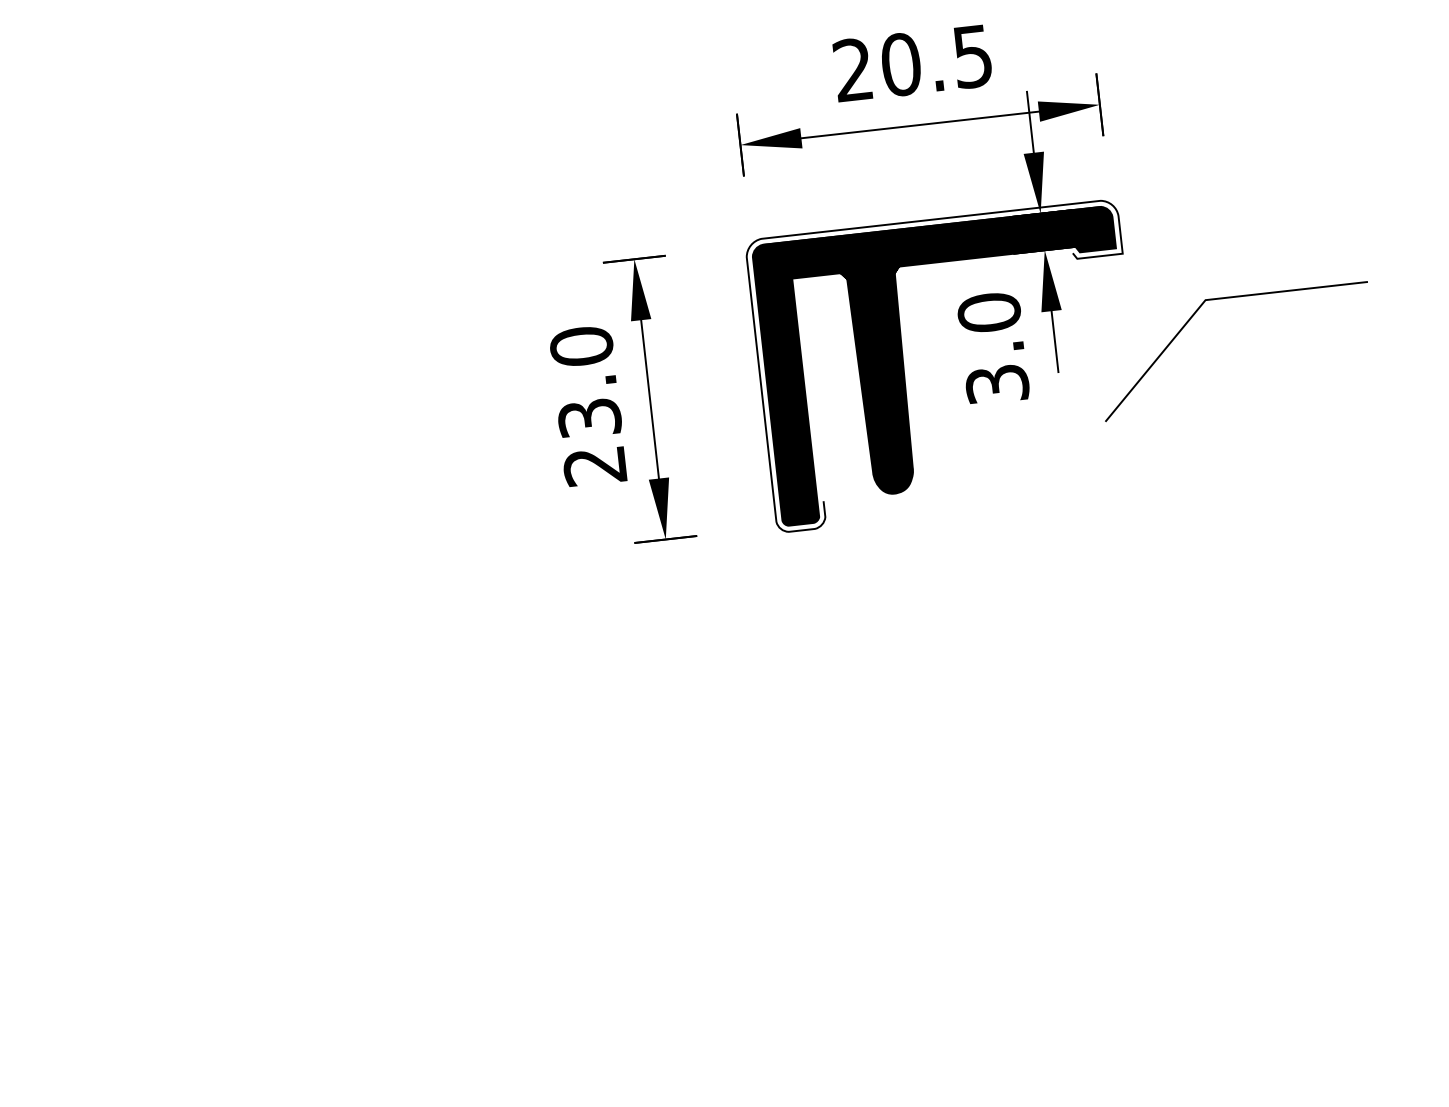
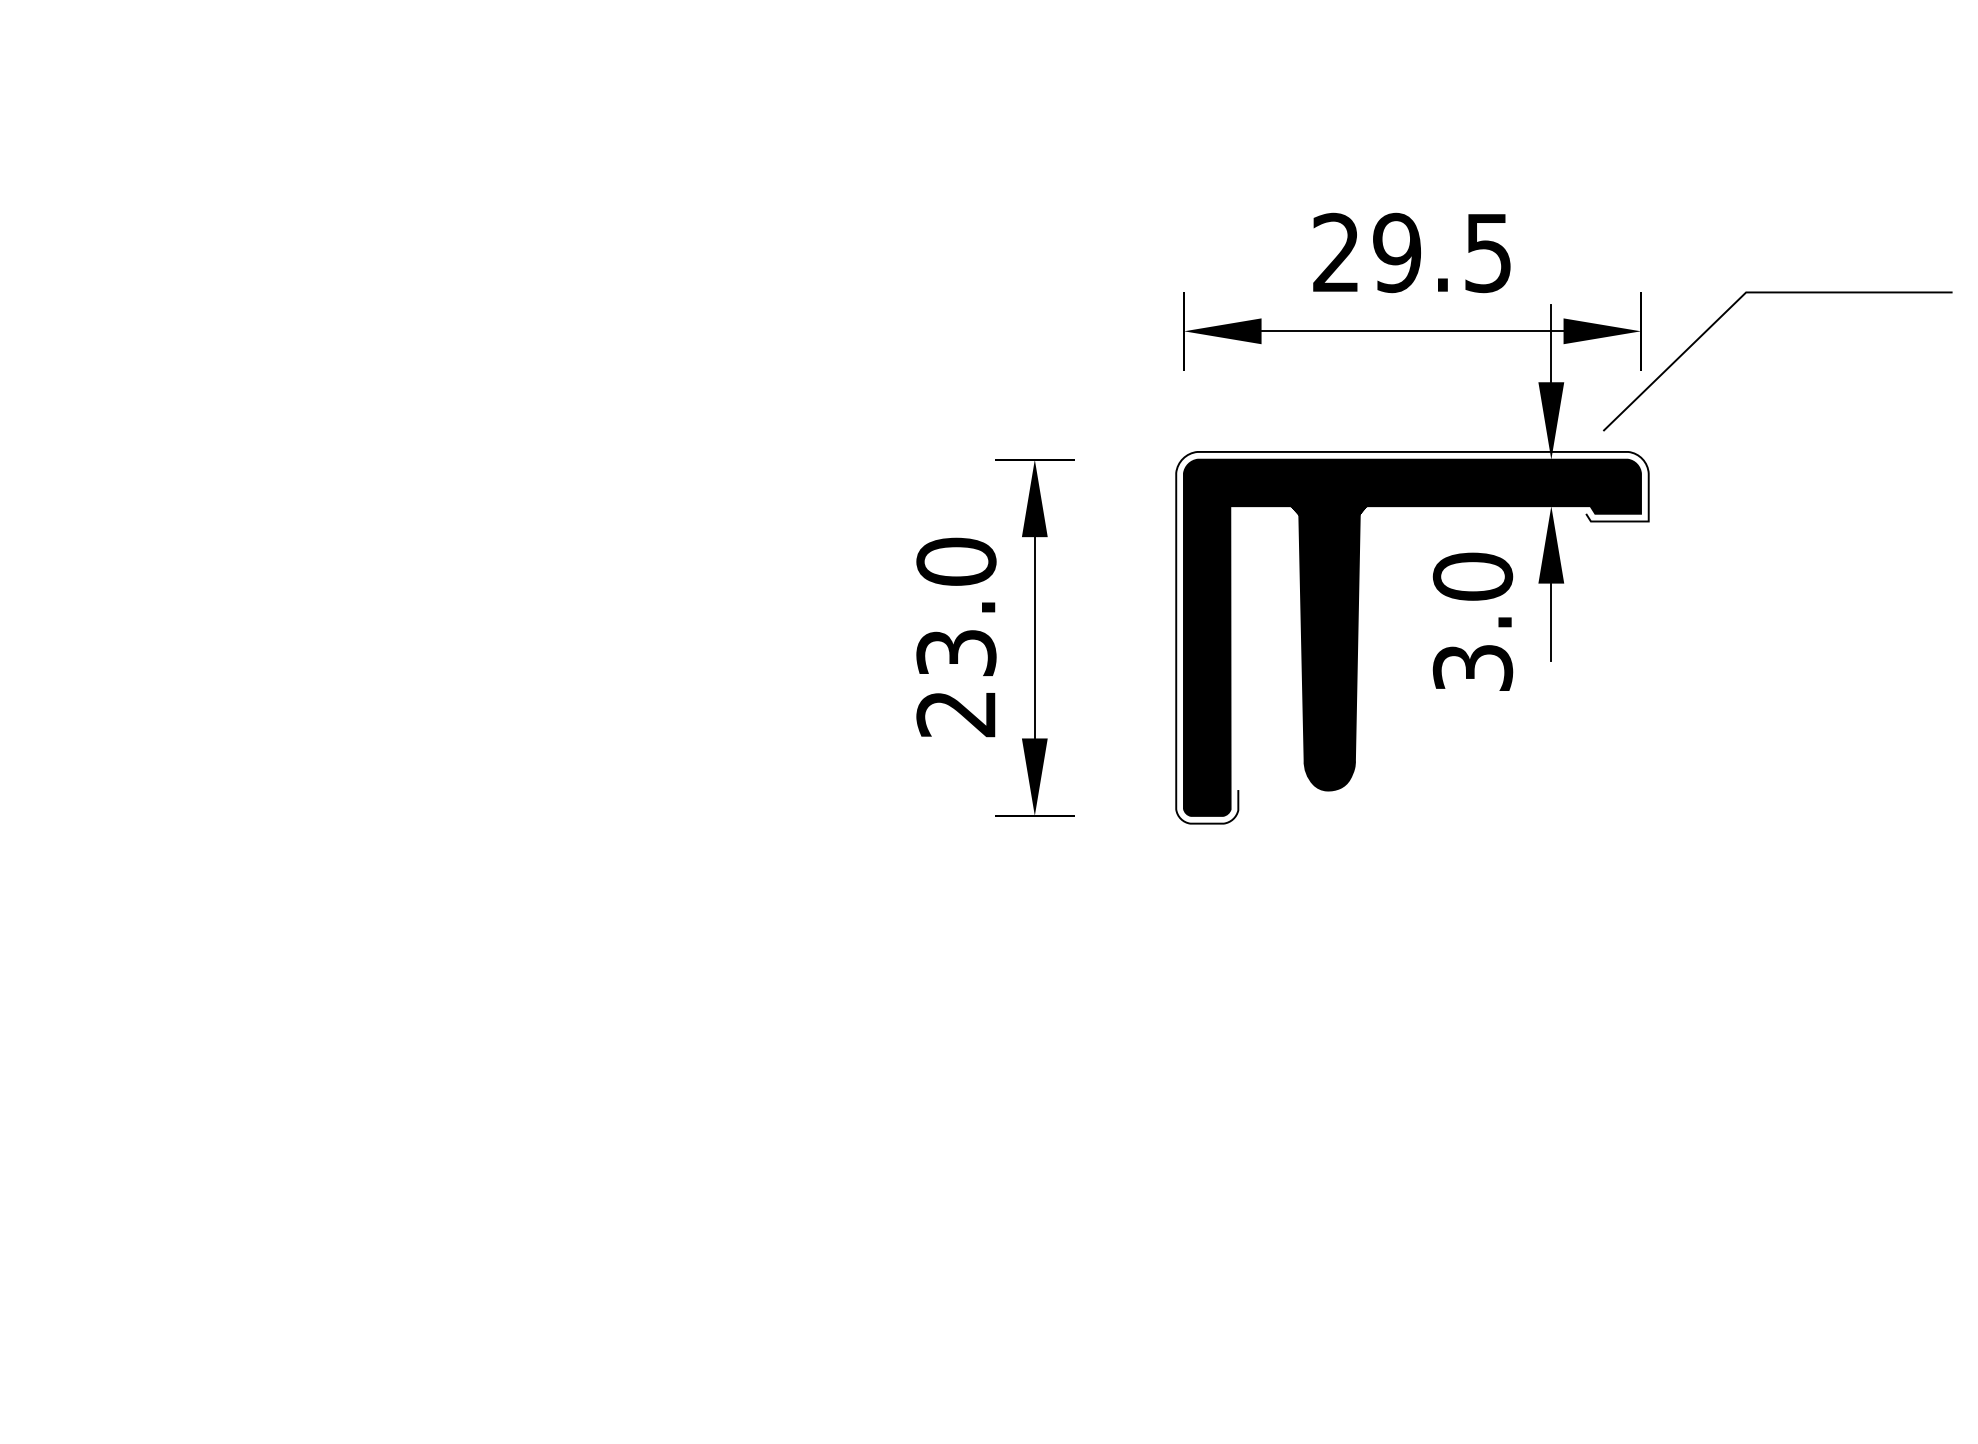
text: (901, 65) -> (1397, 253), 20.5 -> 29.5
line: (1230, 298) -> (1777, 293), moved

